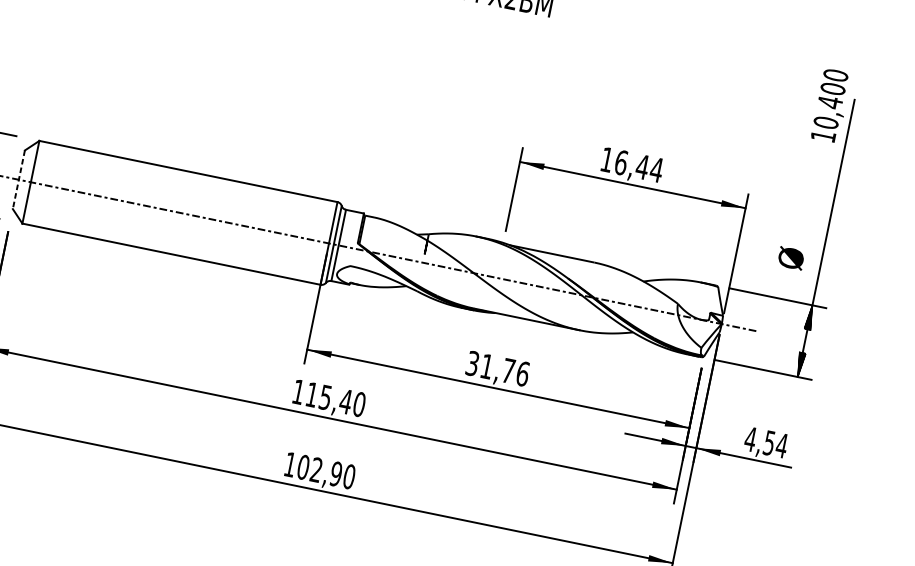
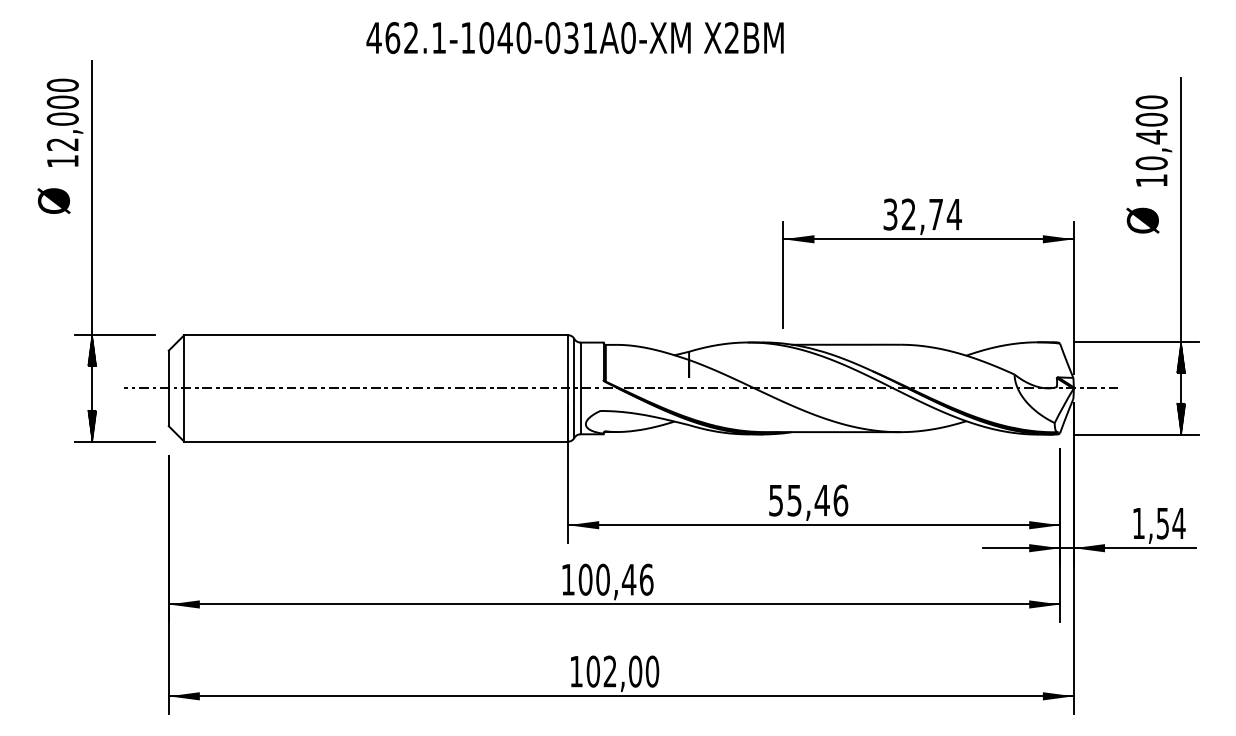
text: (831, 105) -> (1153, 140), moved
text: (624, 163) -> (913, 214), 16,44 -> 32,74
line: (18, 179) -> (168, 388), dashed -> solid
text: (790, 258) -> (1142, 220), moved
text: (490, 367) -> (799, 500), 31,76 -> 55,46
text: (335, 399) -> (615, 579), 115,40 -> 100,46
text: (750, 439) -> (1138, 523), 4,54 -> 1,54
text: (336, 474) -> (635, 671), 102,90 -> 102,00

